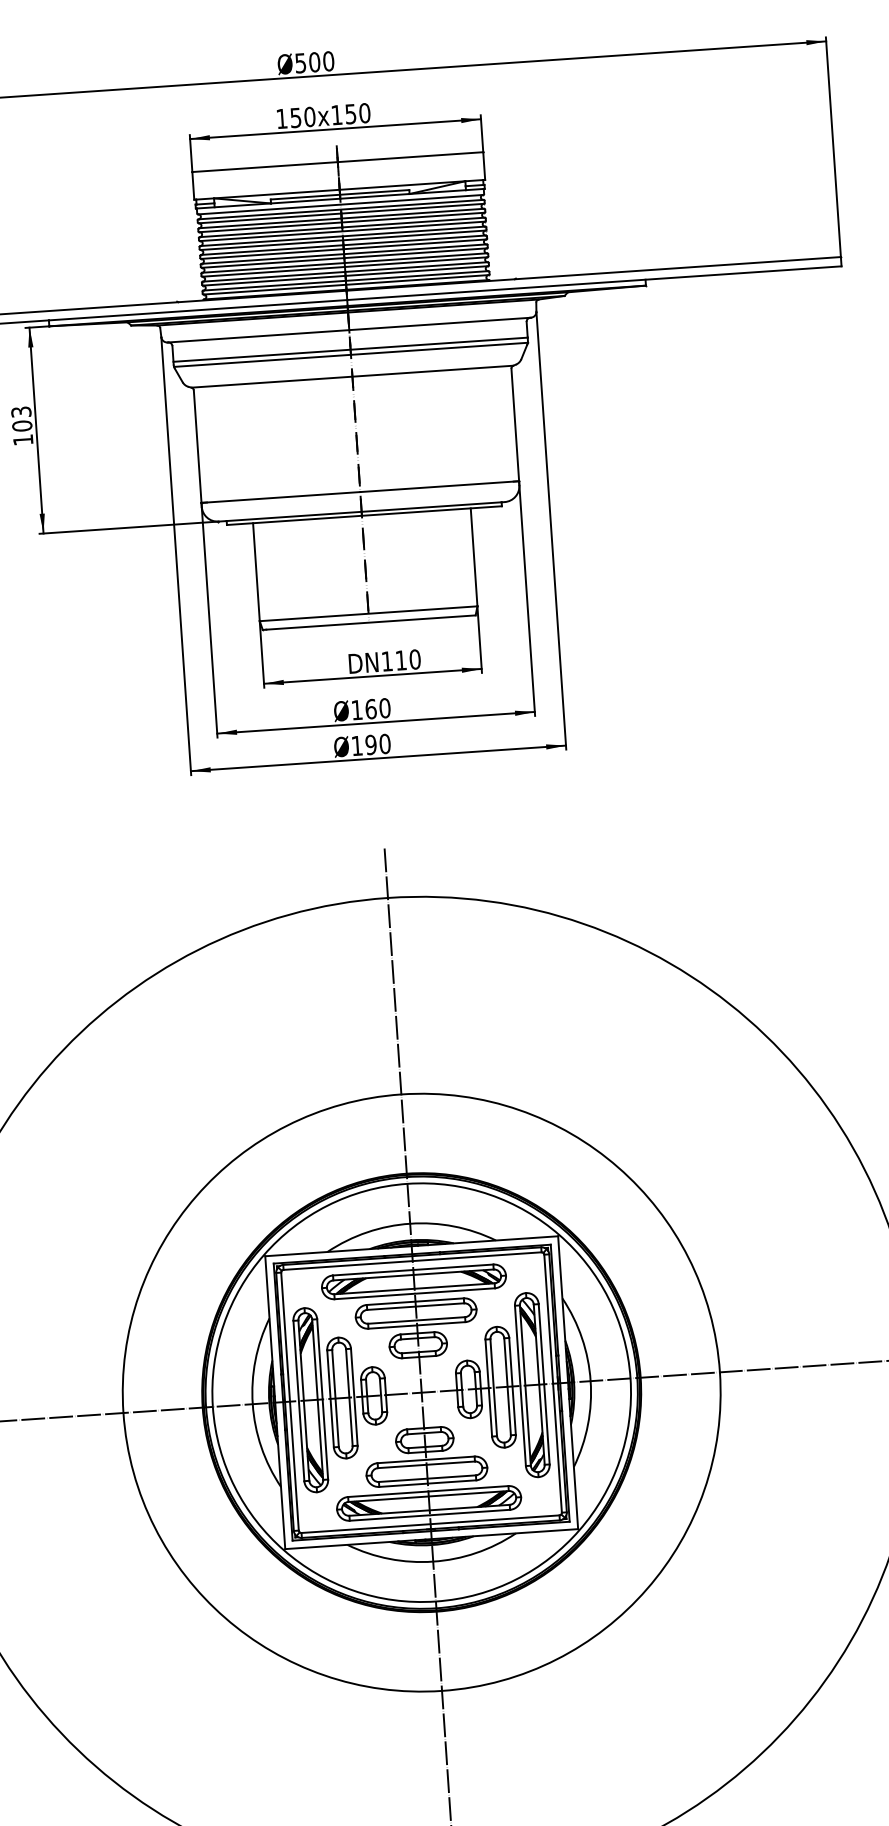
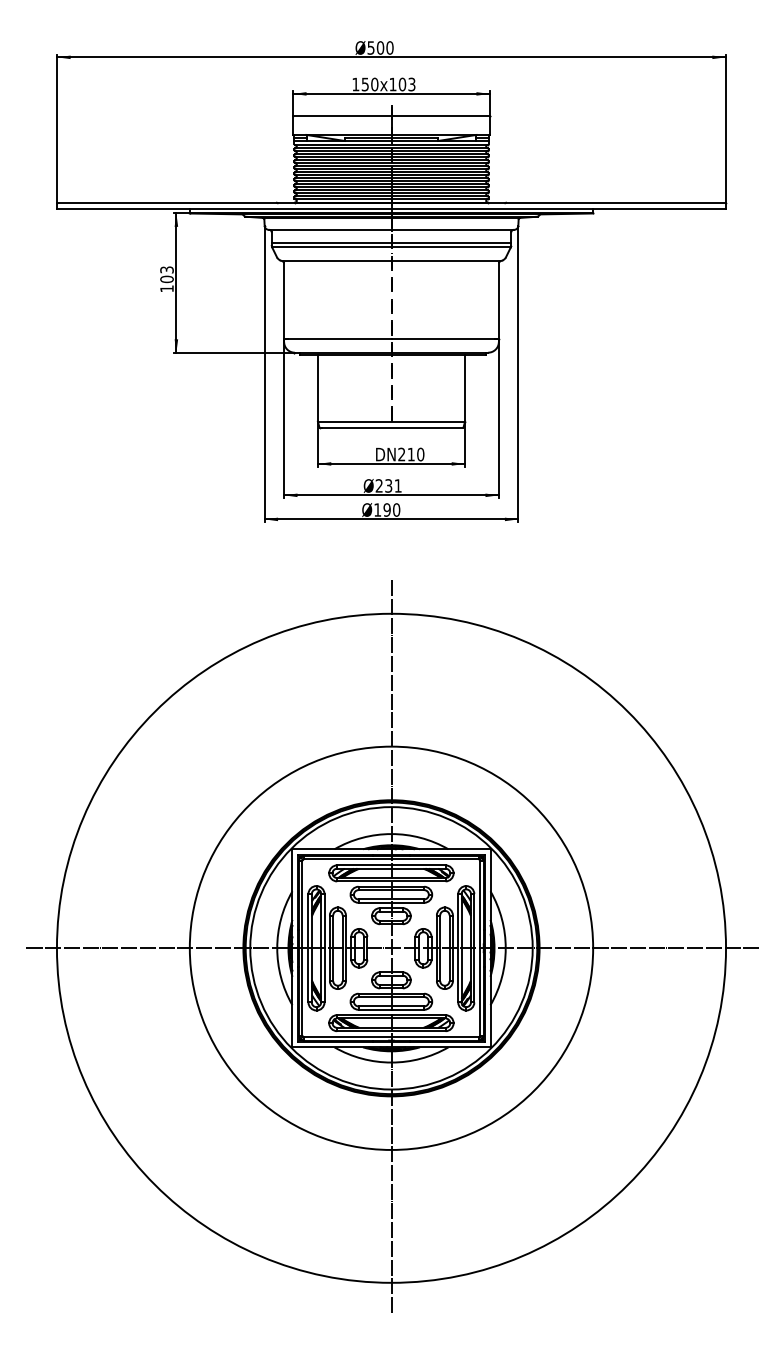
text: (356, 113) -> (406, 84), 150x150 -> 150x103
text: (386, 661) -> (401, 454), 110 -> 210
text: (370, 708) -> (388, 485), 160 -> 231

